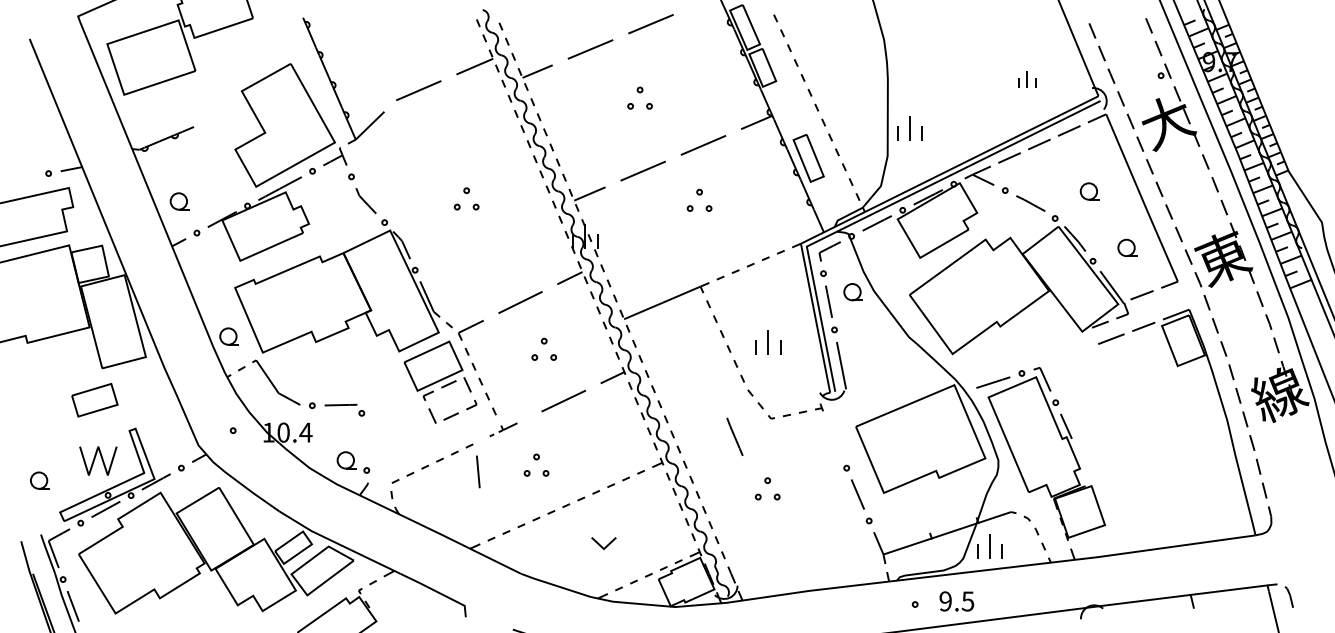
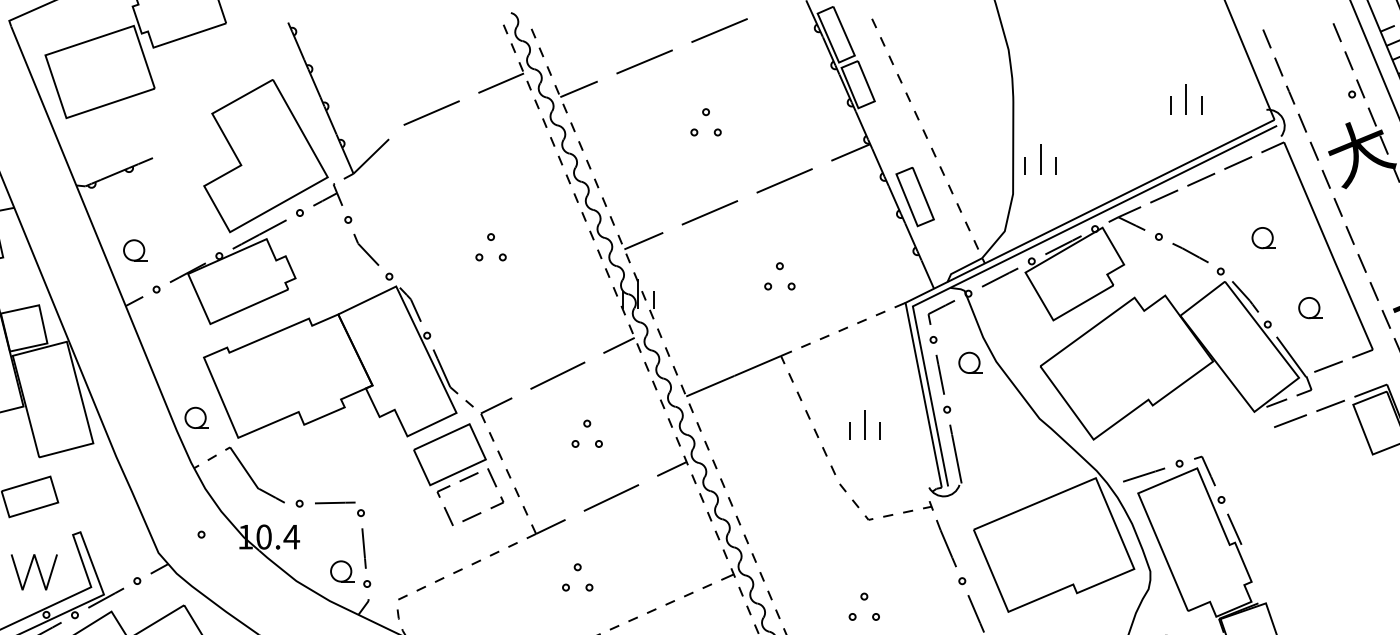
part: (1027, 79) -> (1186, 99), size x1.43
part: (699, 199) -> (779, 275), moved
part: (503, 429) -> (536, 533), size x1.67
line: (734, 436) -> (945, 543), moved
line: (478, 471) -> (364, 548), moved

